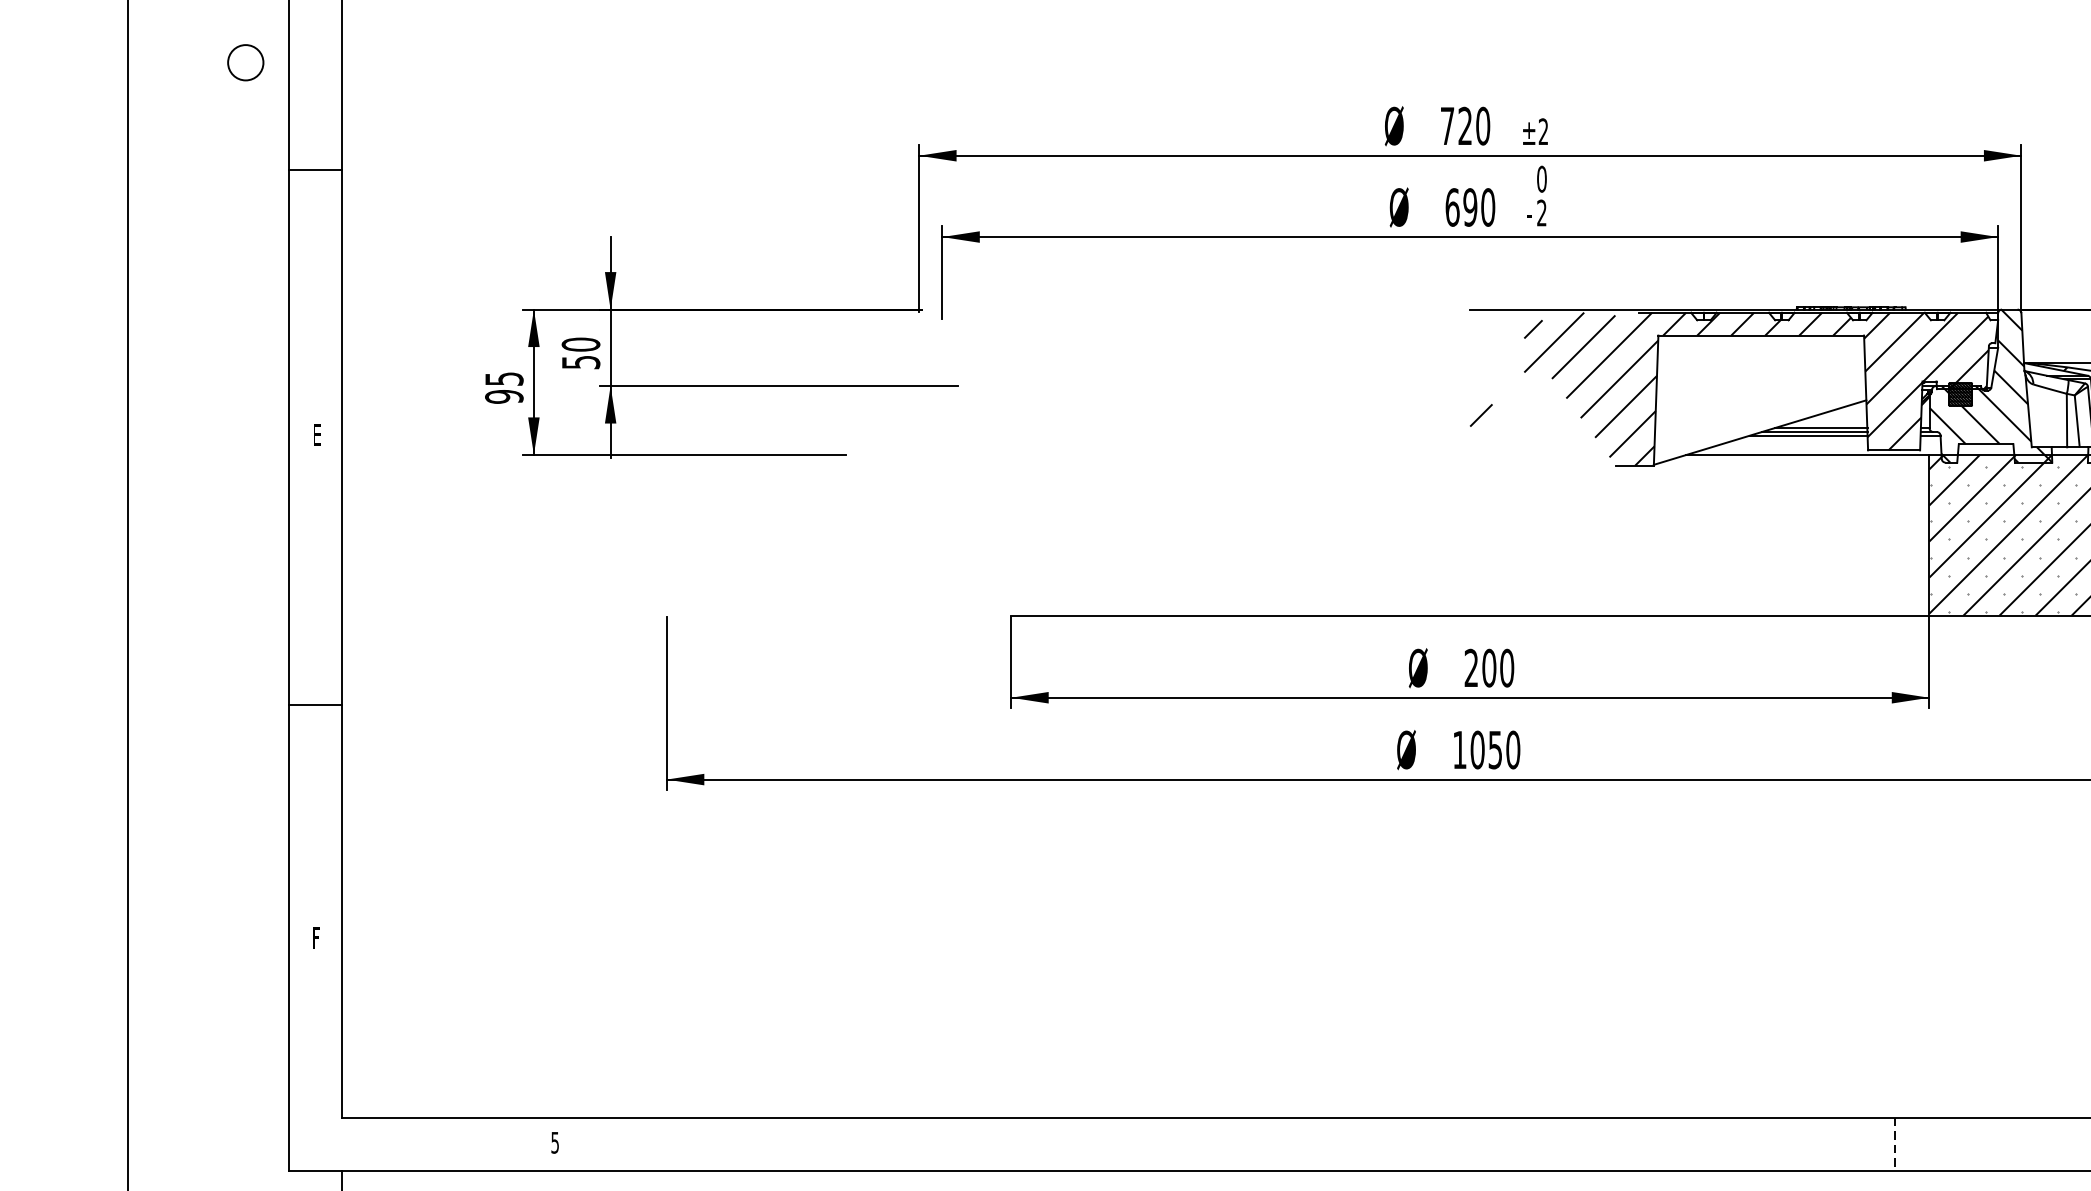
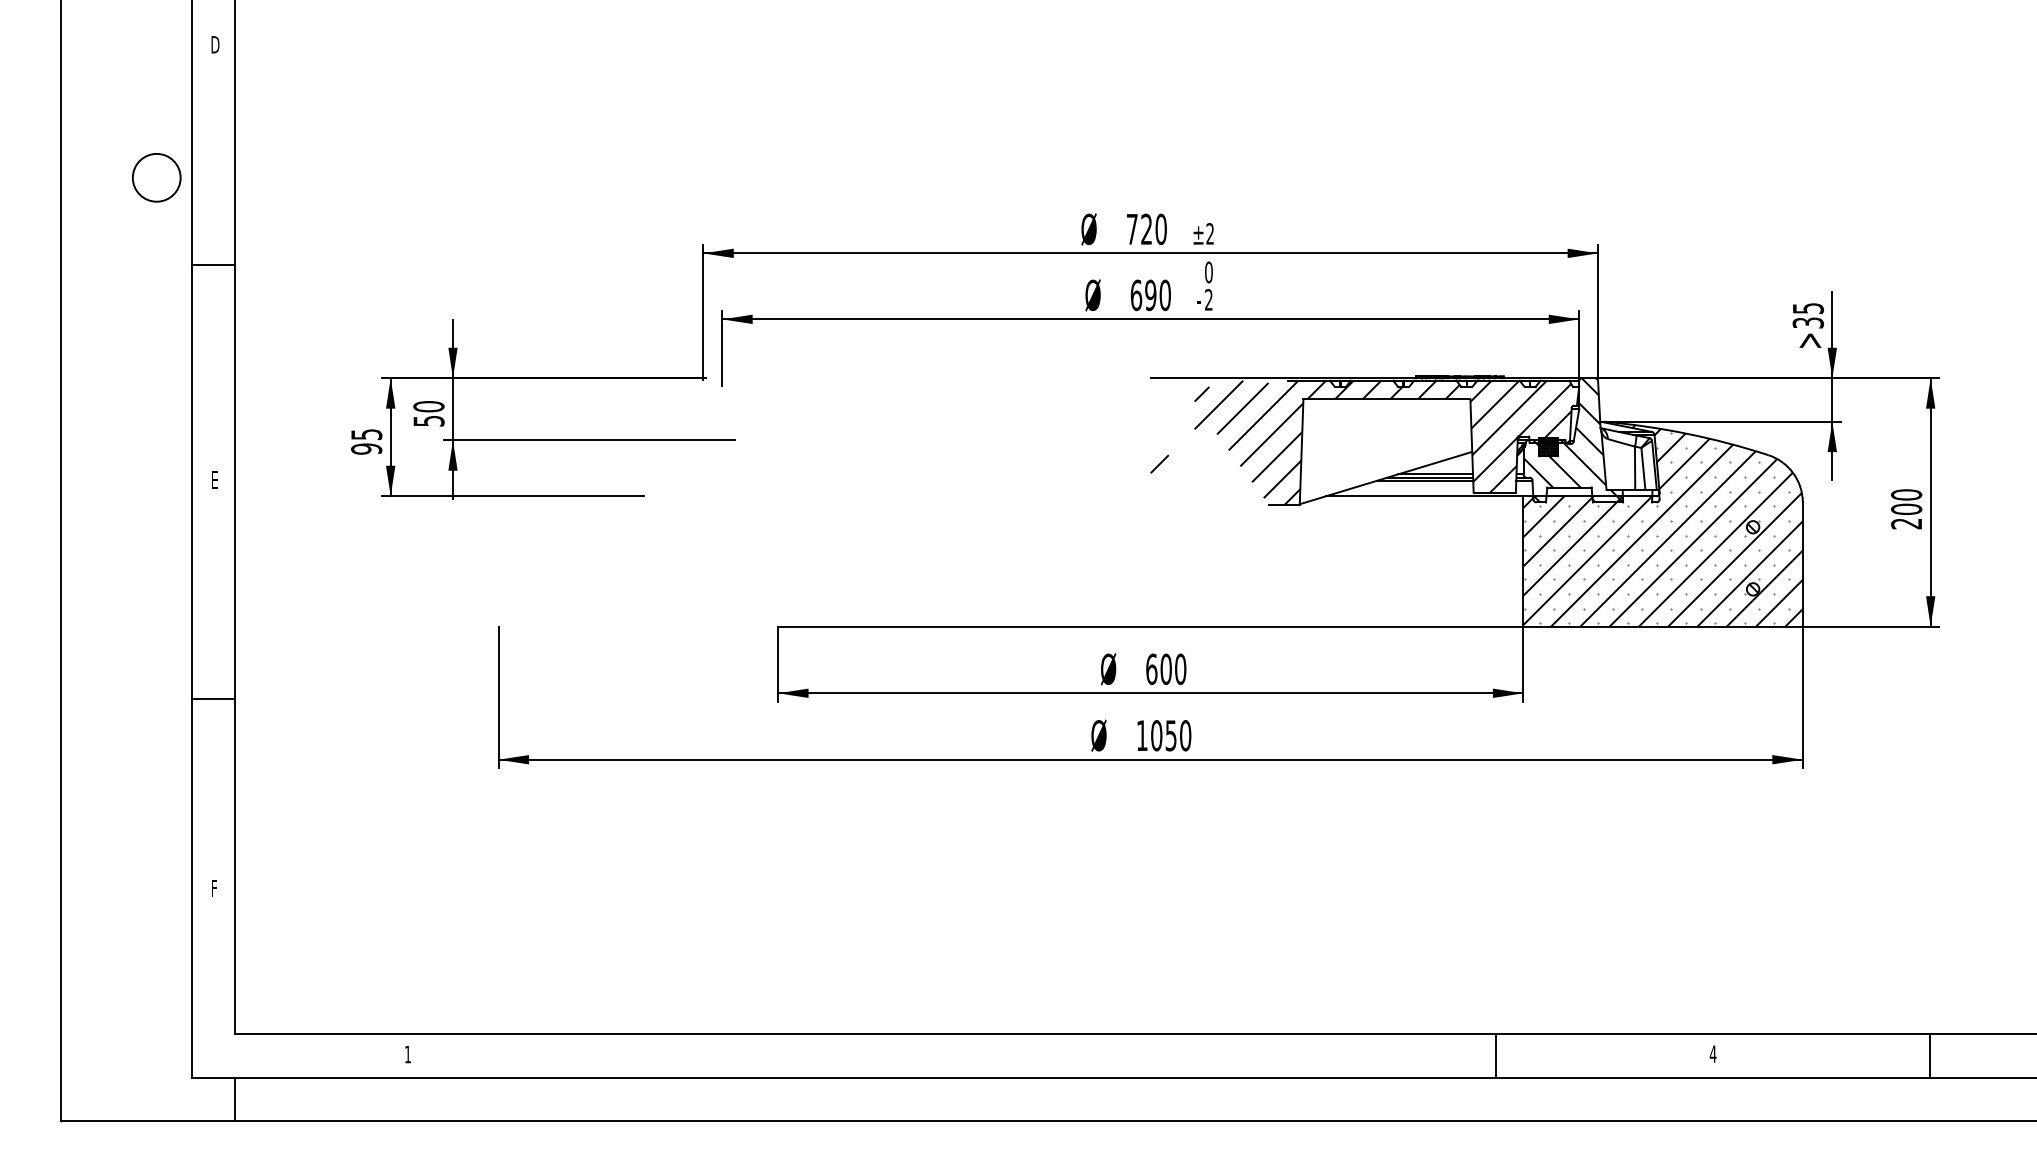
circle: (245, 62) -> (156, 177), size x1.67
text: (1471, 667) -> (1151, 668), 200 -> 600
text: (554, 1142) -> (407, 1054), 5 -> 1
line: (1895, 1143) -> (1495, 1055), dashed -> solid

